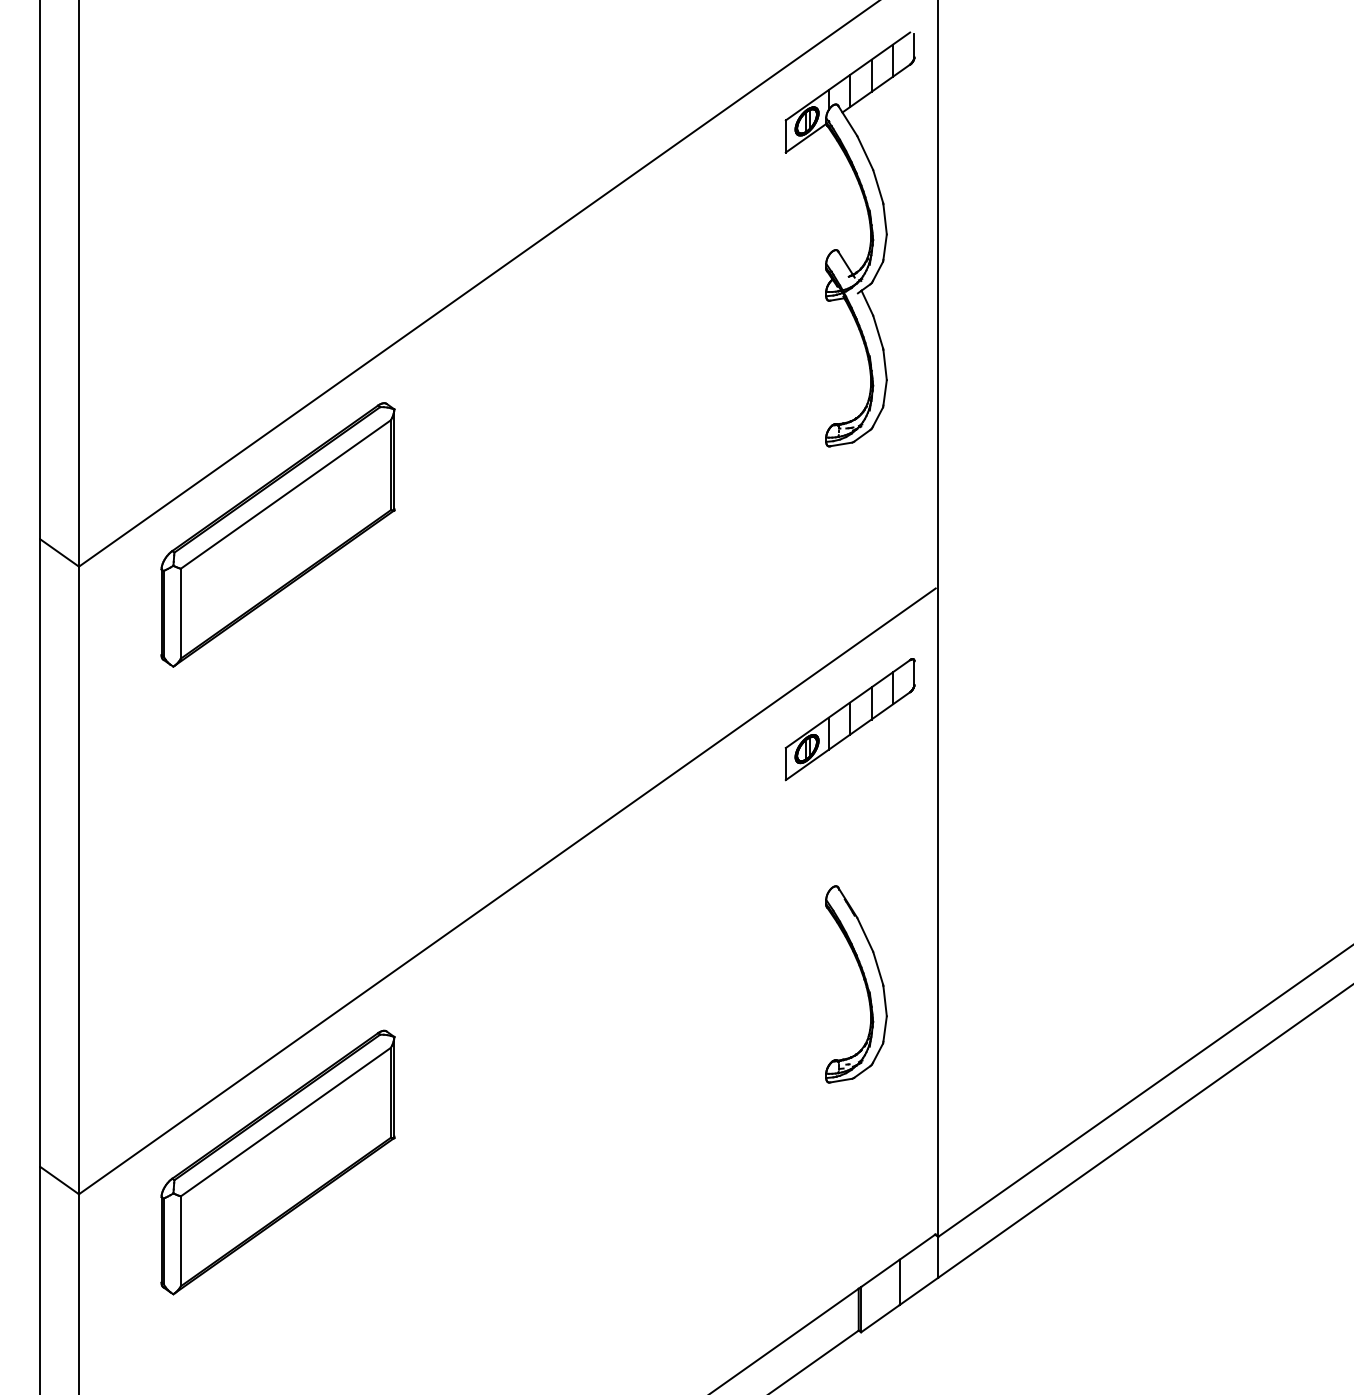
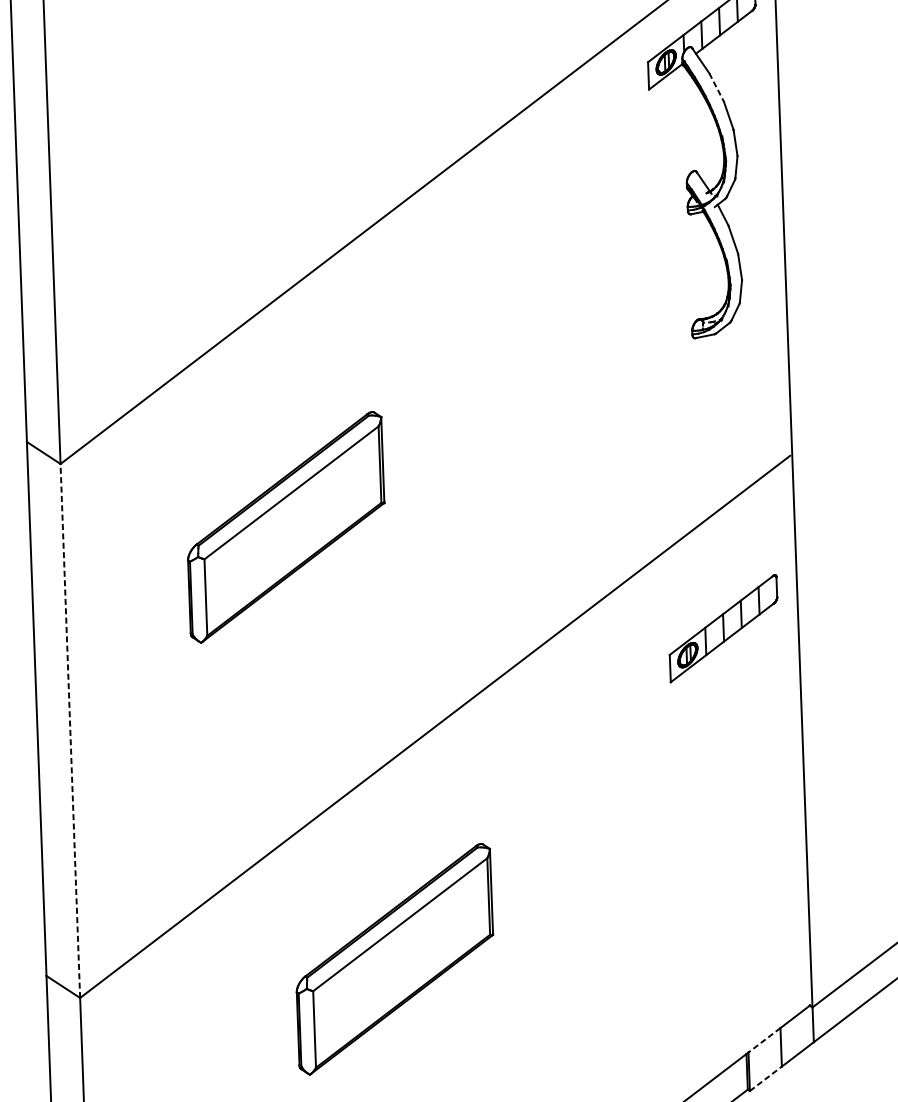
line: (865, 153) -> (716, 87), solid -> dashed
part: (277, 534) -> (285, 527), moved
part: (849, 719) -> (723, 628), moved
line: (78, 880) -> (69, 731), solid -> dashed
part: (863, 980) -> (740, 791), removed
part: (277, 1162) -> (394, 959), moved
line: (880, 1273) -> (764, 1040), solid -> dashed
line: (880, 1318) -> (765, 1078), solid -> dashed

